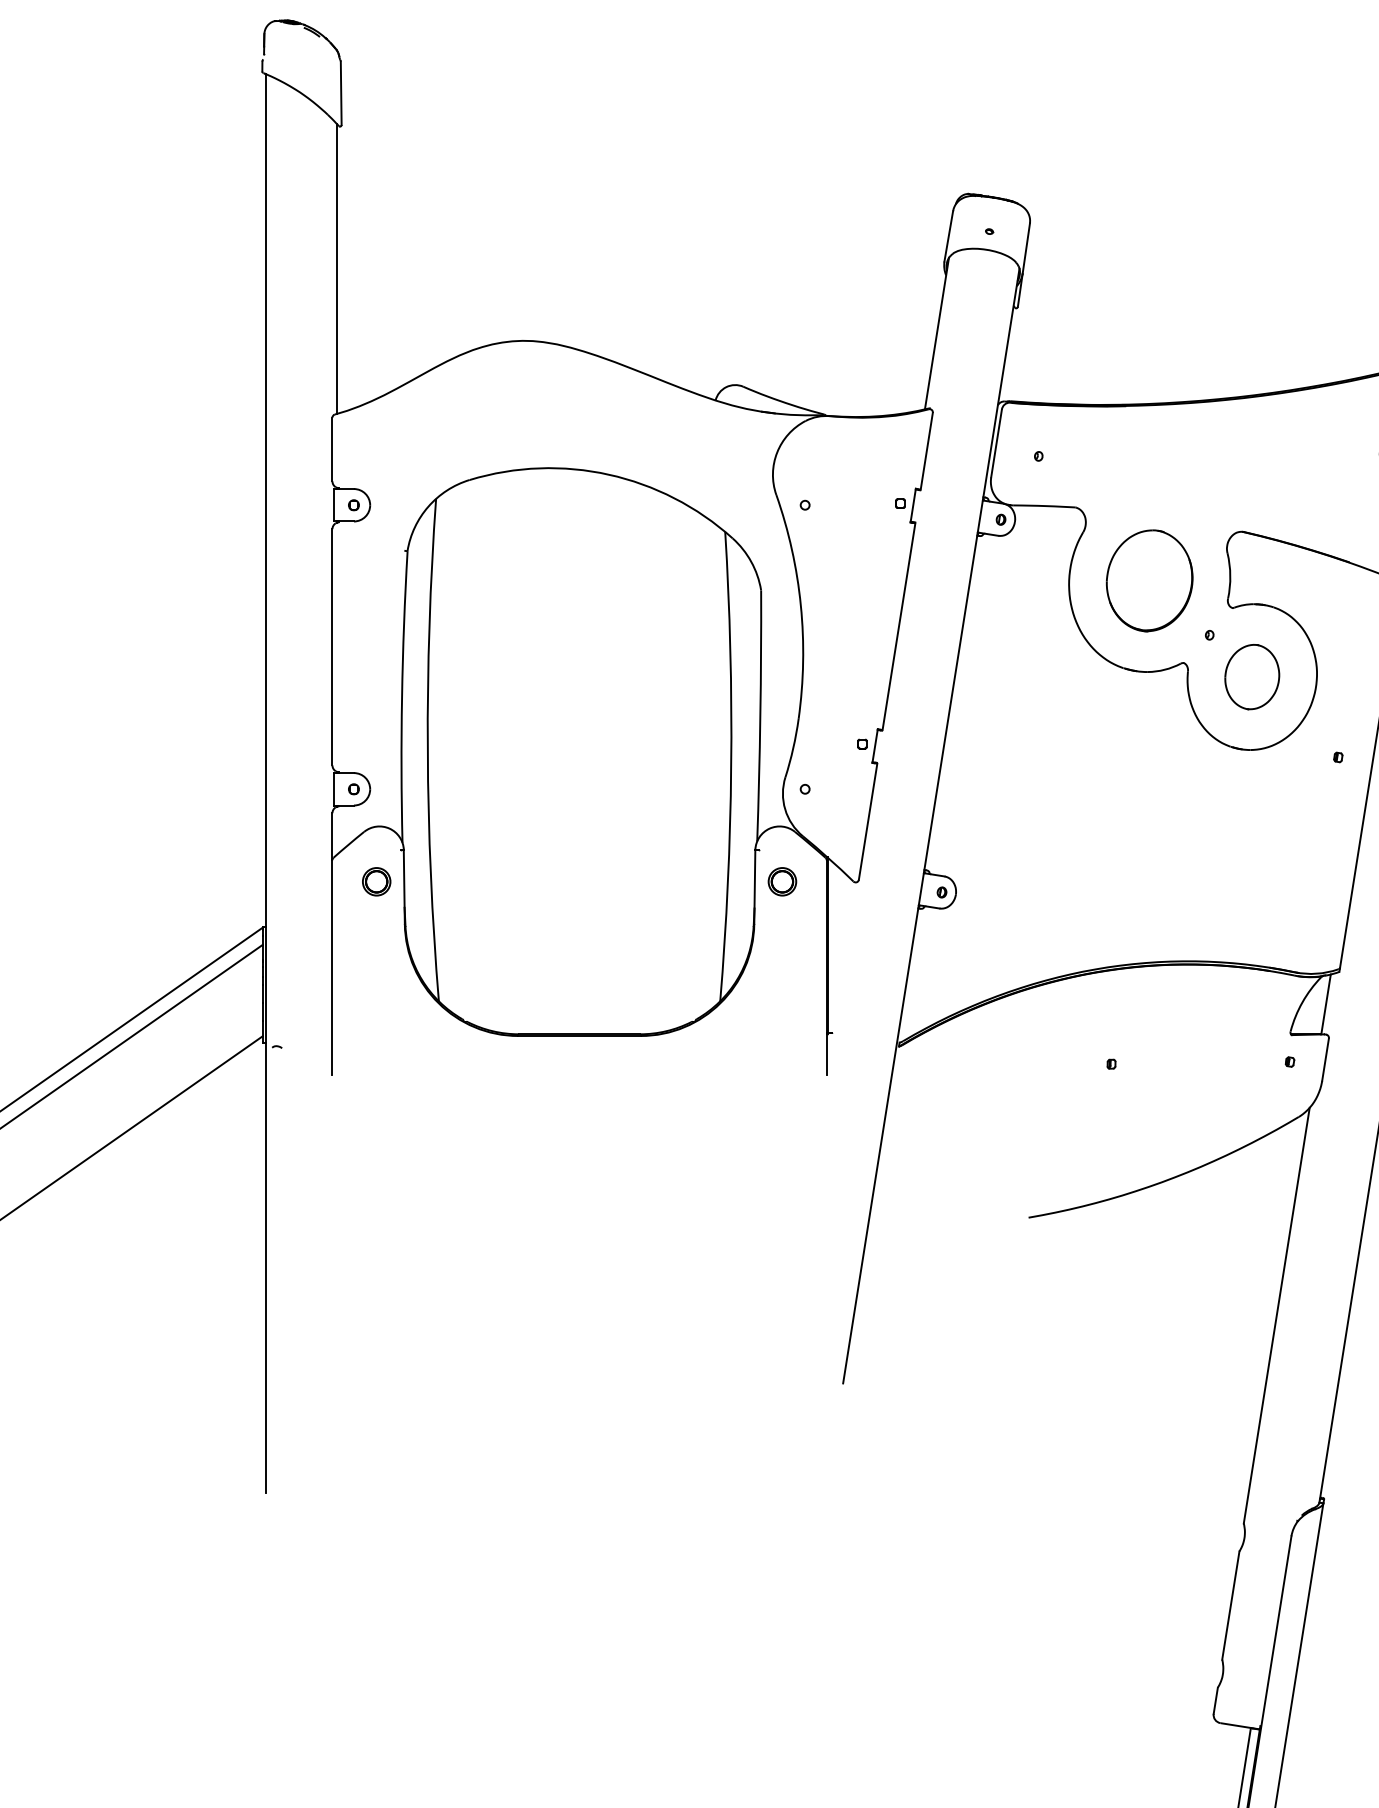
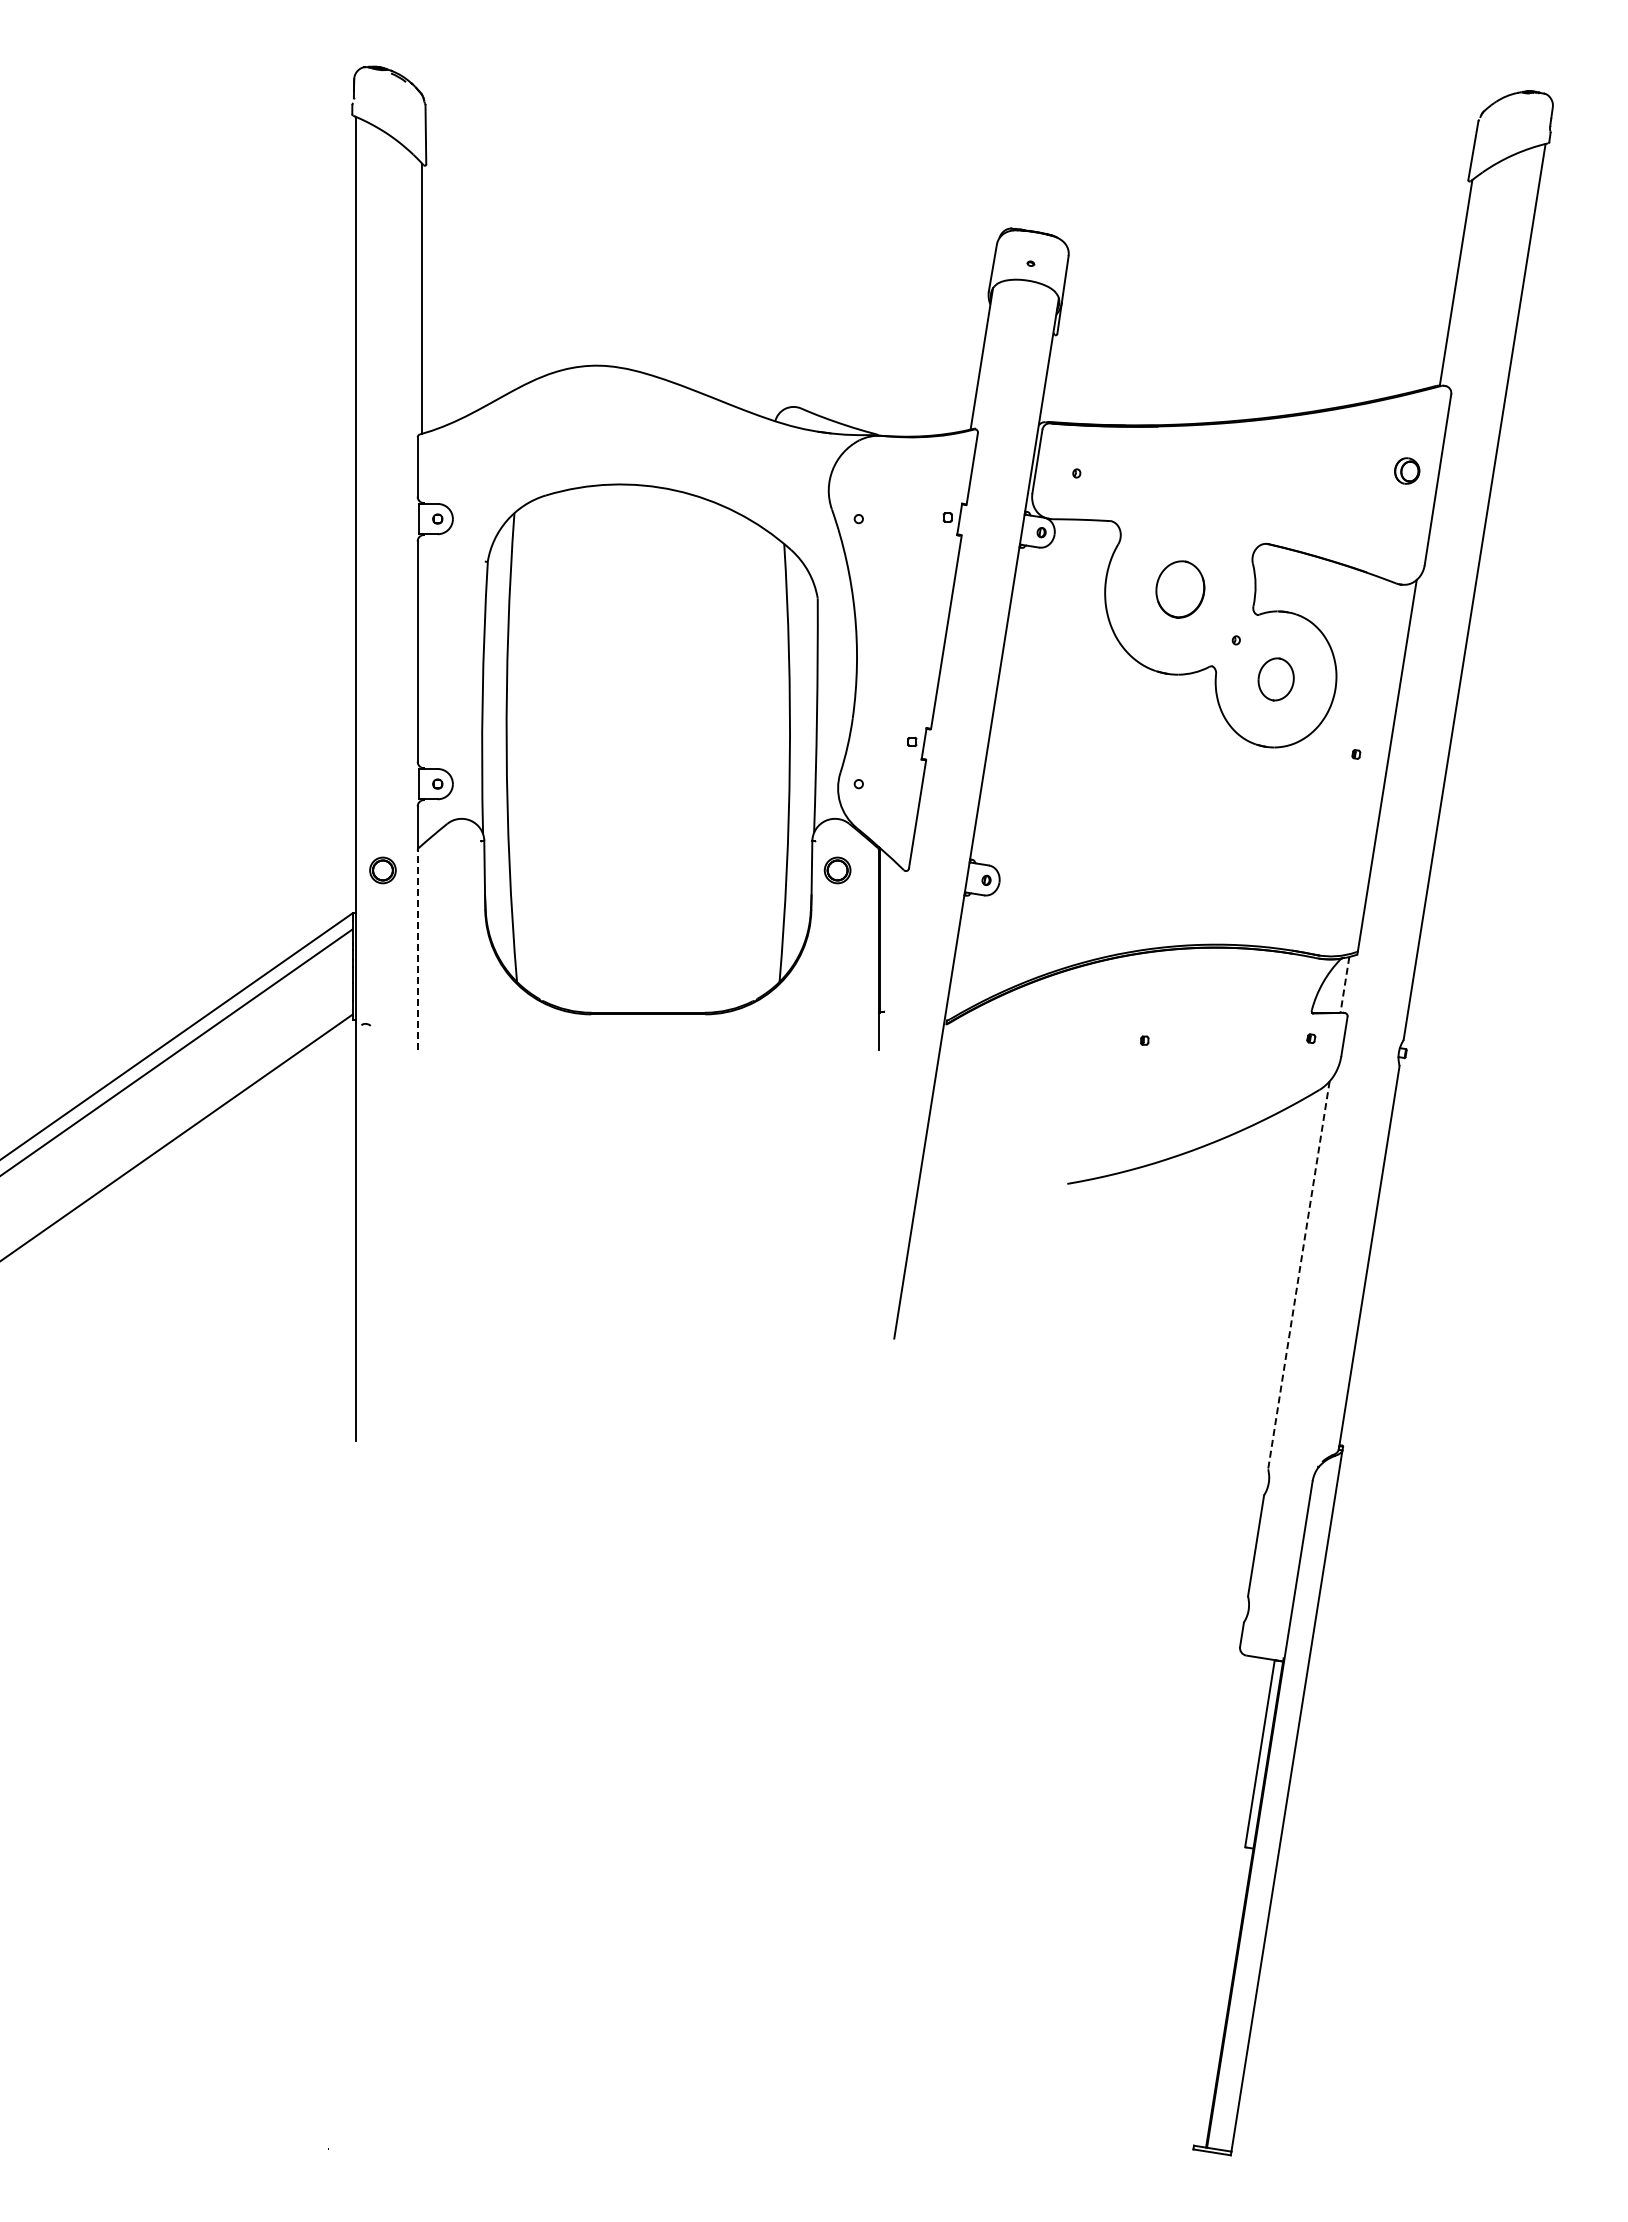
part: (1149, 580) -> (1180, 589), size x0.6
part: (1252, 677) -> (1276, 679), size x0.7
part: (376, 881) -> (382, 870), moved
line: (332, 966) -> (417, 949), solid -> dashed
line: (1325, 1005) -> (1344, 985), solid -> dashed
line: (1276, 1315) -> (1298, 1275), solid -> dashed

